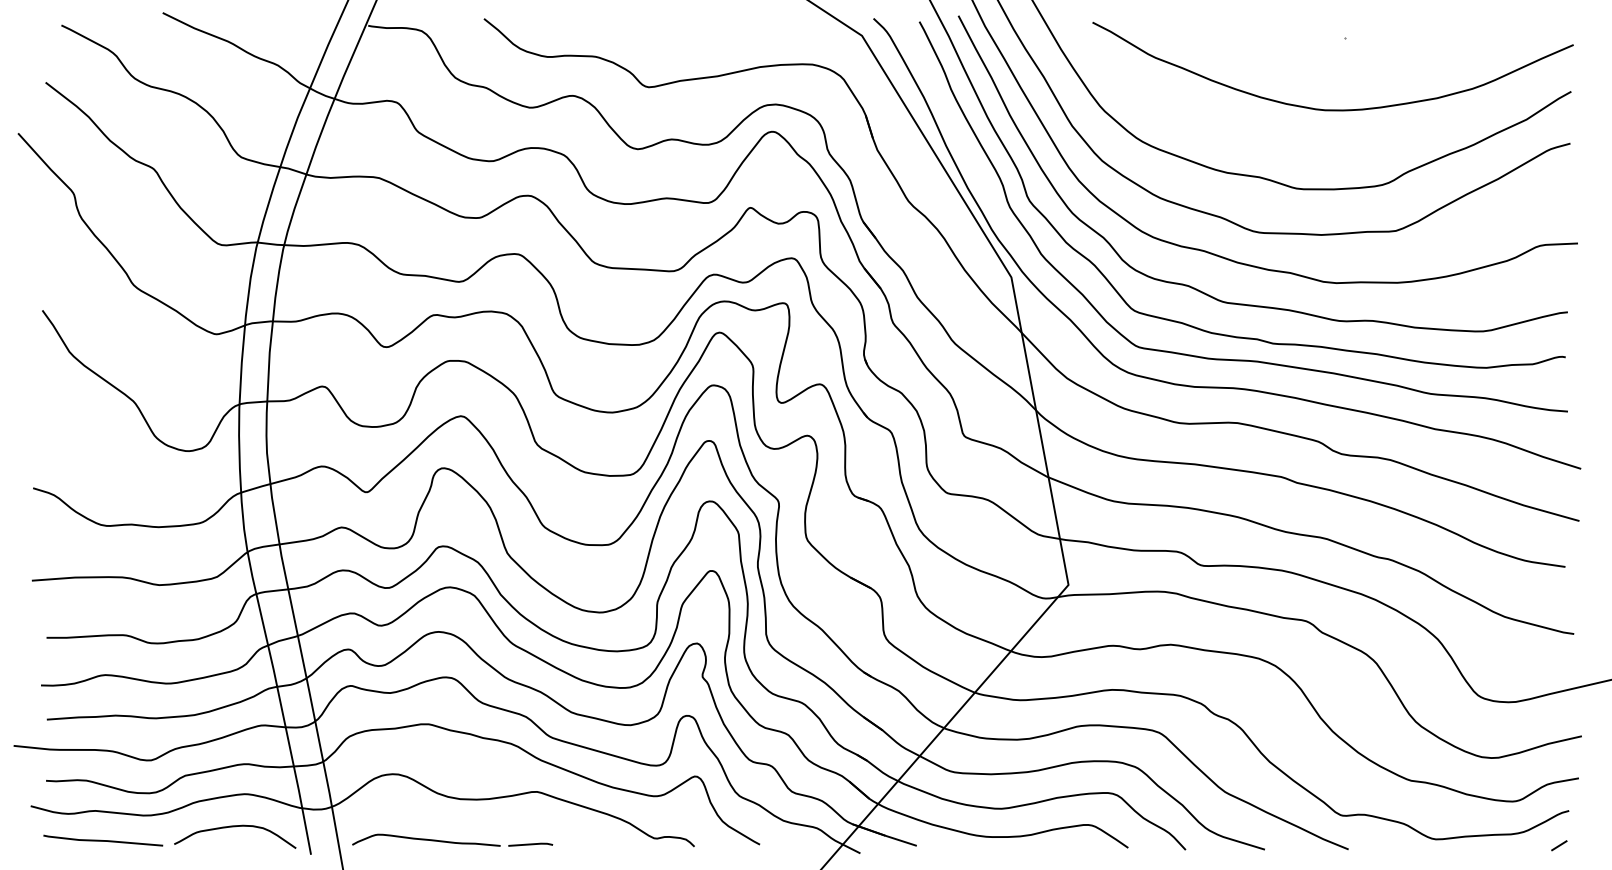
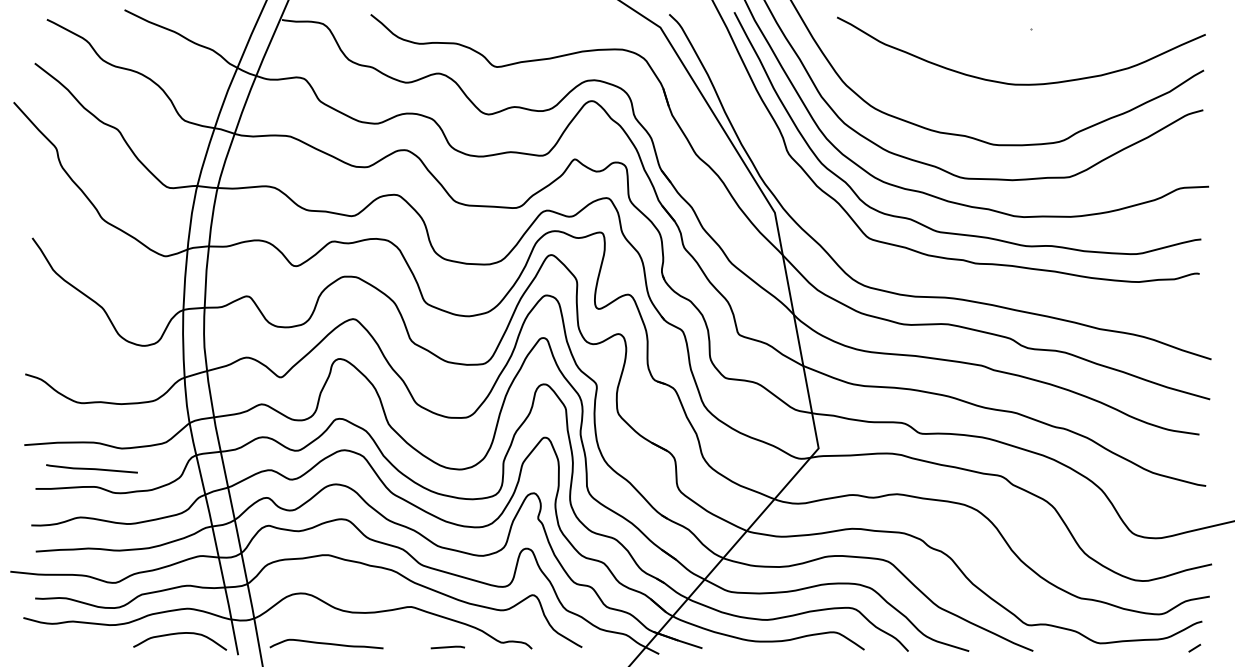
curve: (1226, 358) -> (939, 274), removed
line: (103, 840) -> (92, 468), moved
line: (530, 844) -> (447, 647), moved

